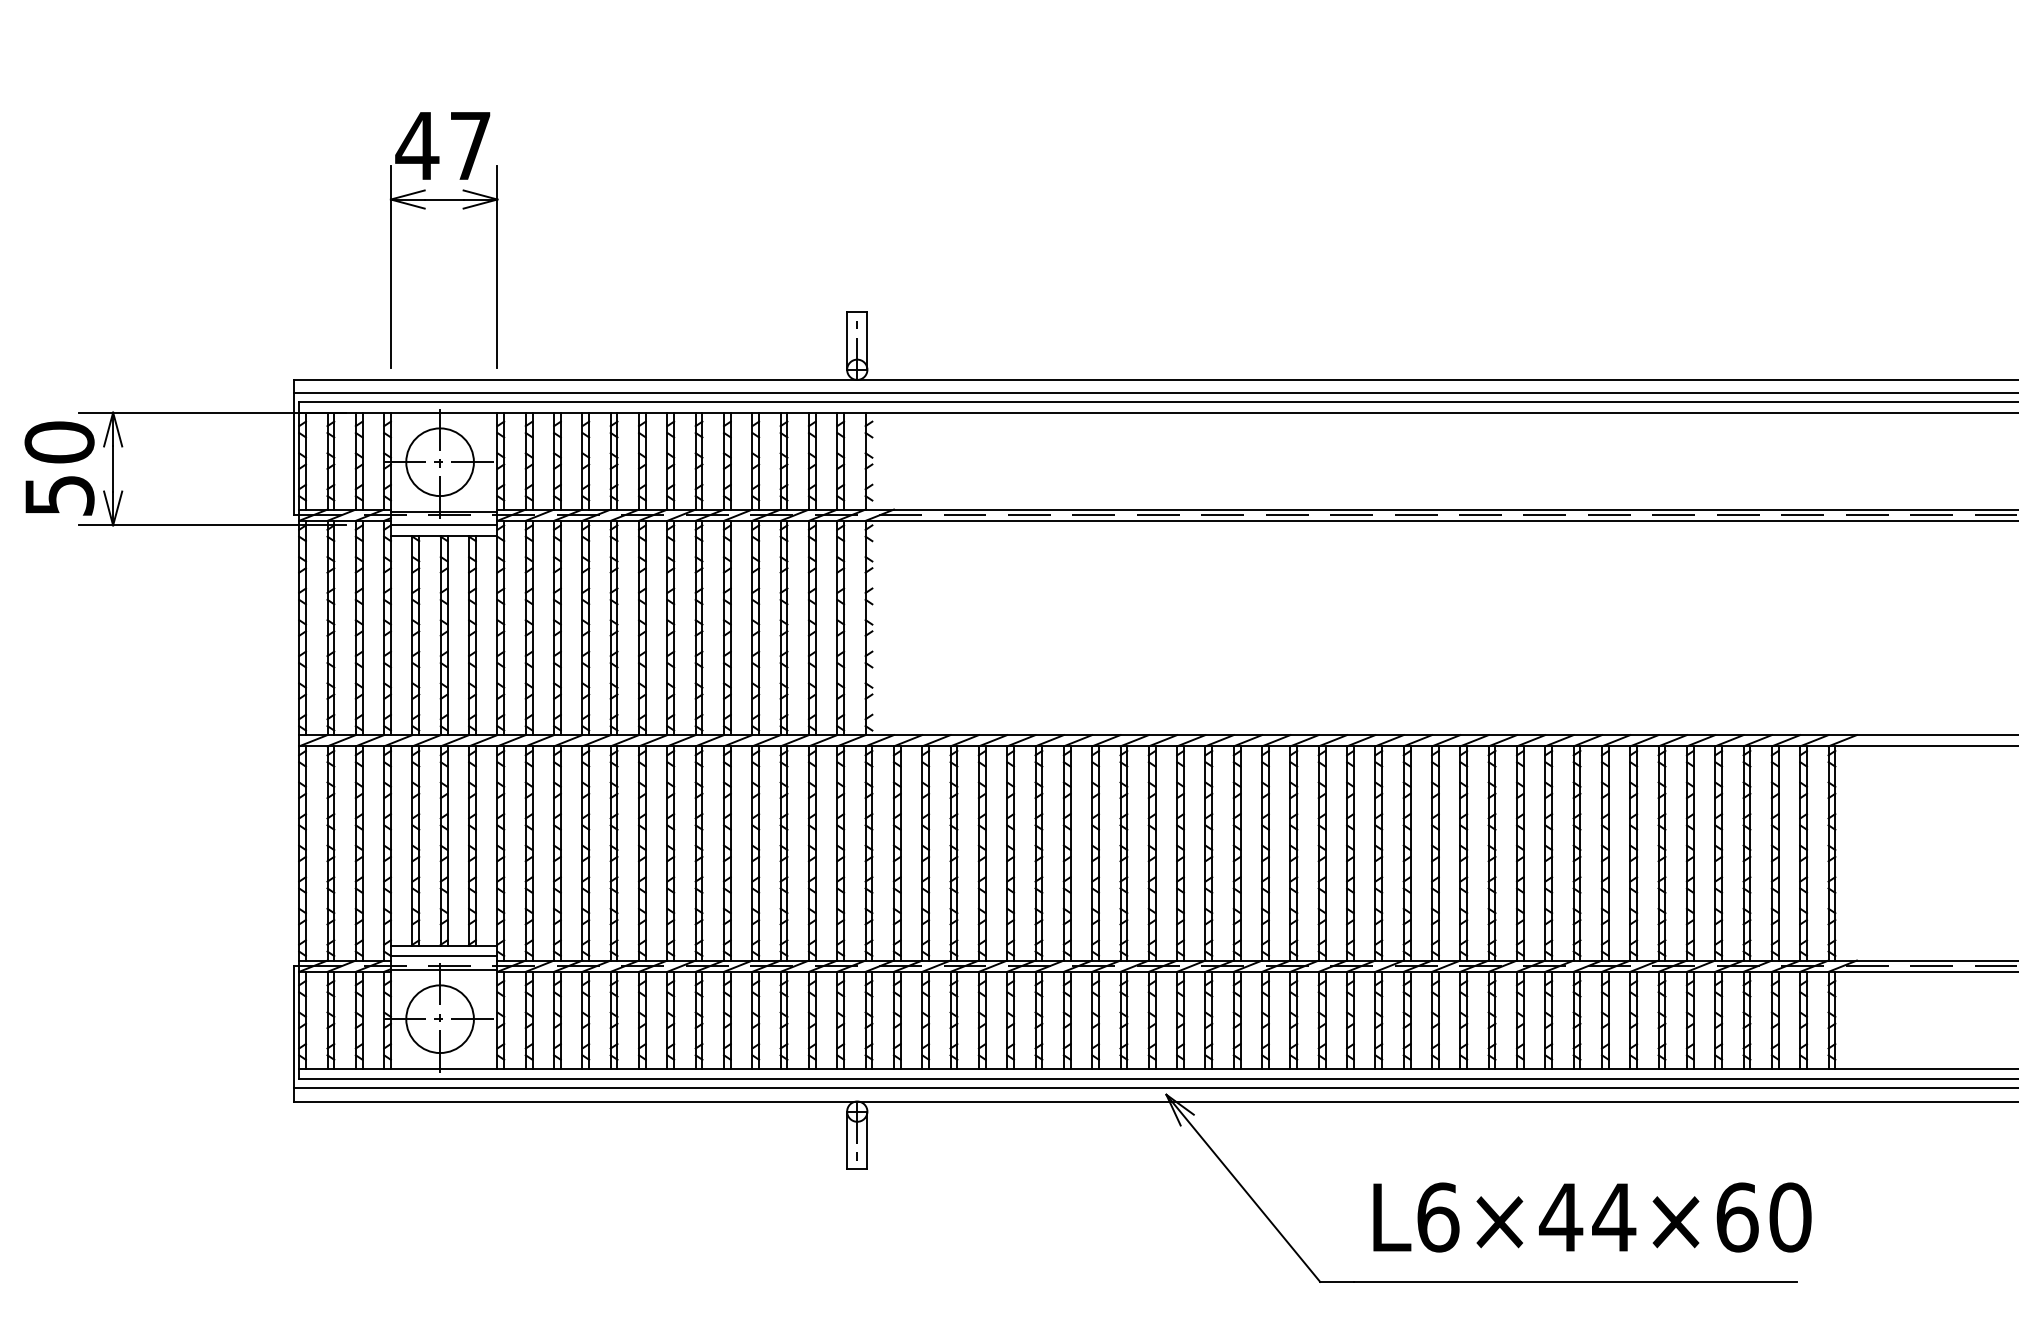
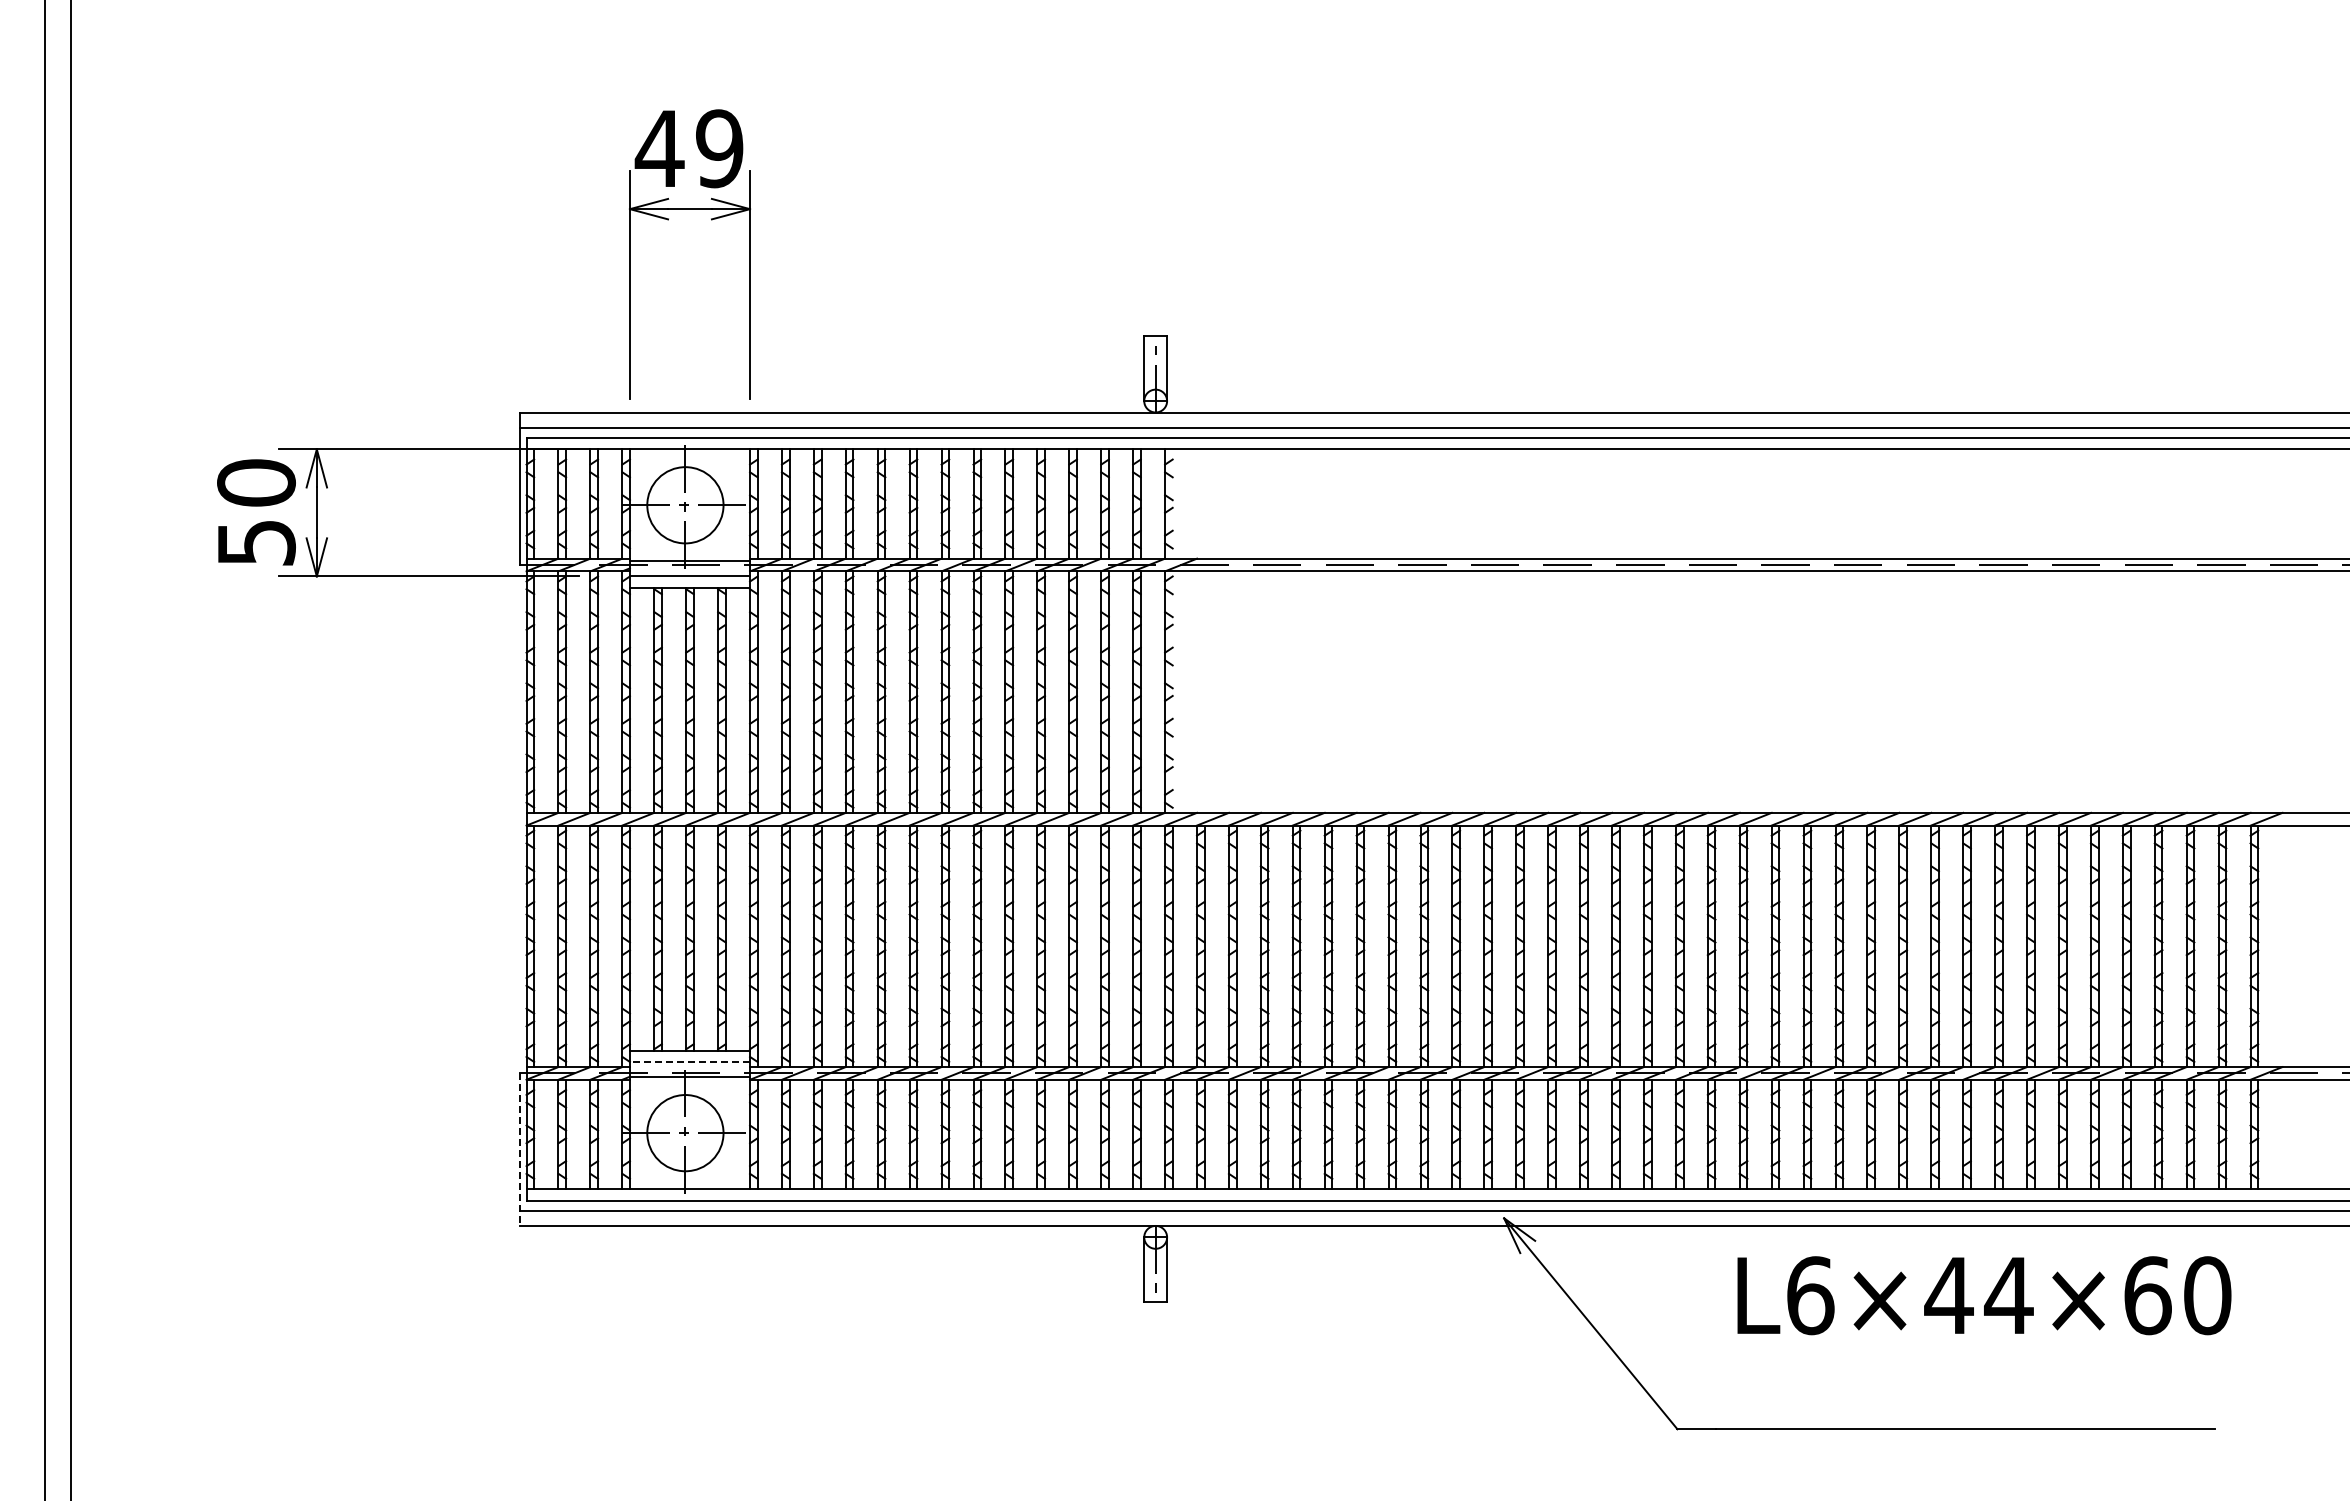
text: (470, 145) -> (719, 148), 47 -> 49
line: (443, 955) -> (689, 1061), solid -> dashed
line: (293, 1034) -> (520, 1150), solid -> dashed
text: (1592, 1217) -> (1984, 1295), moved

